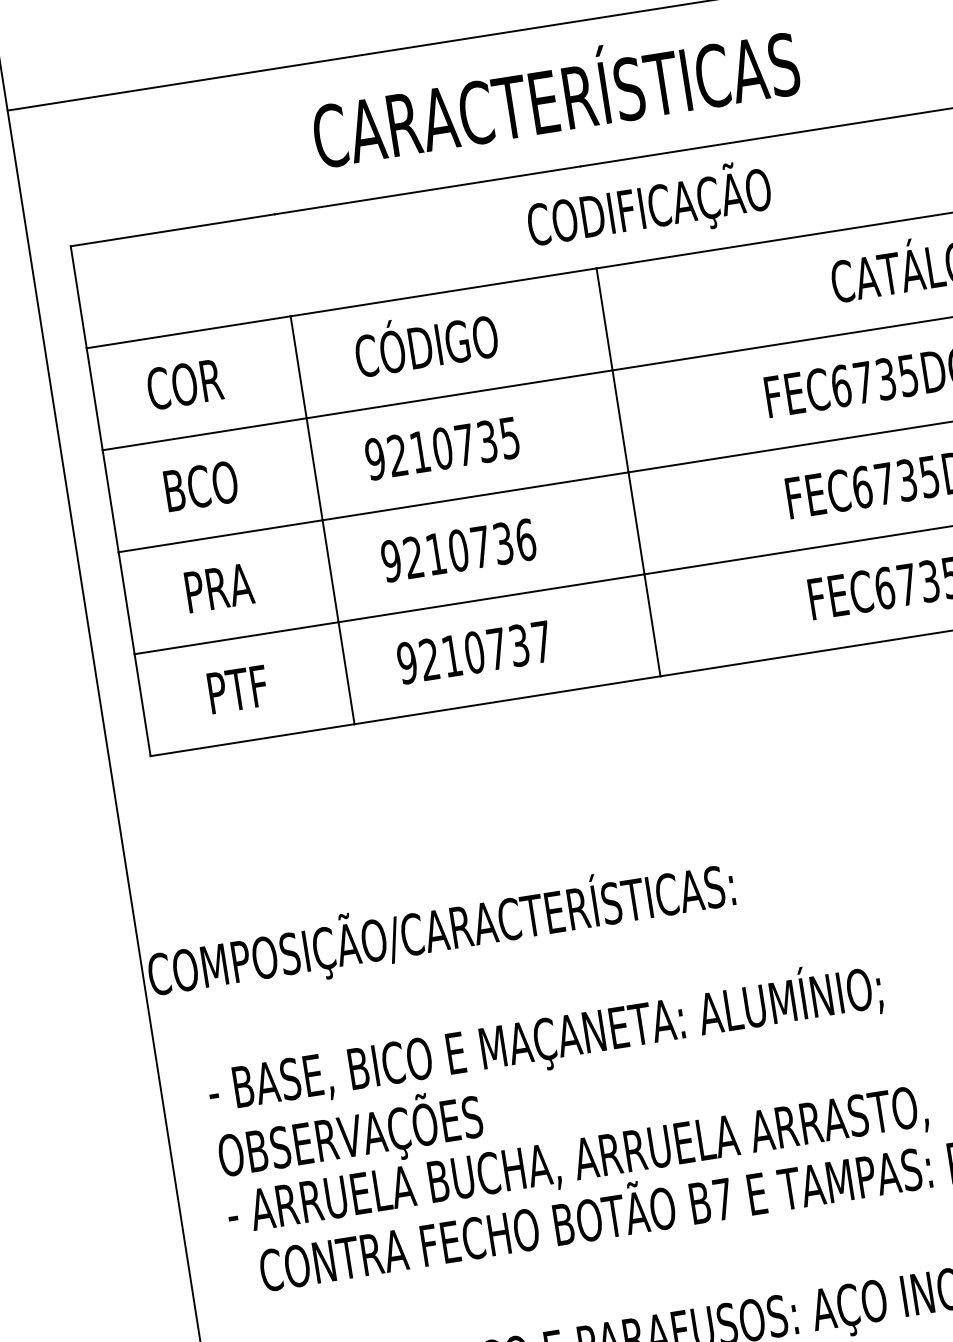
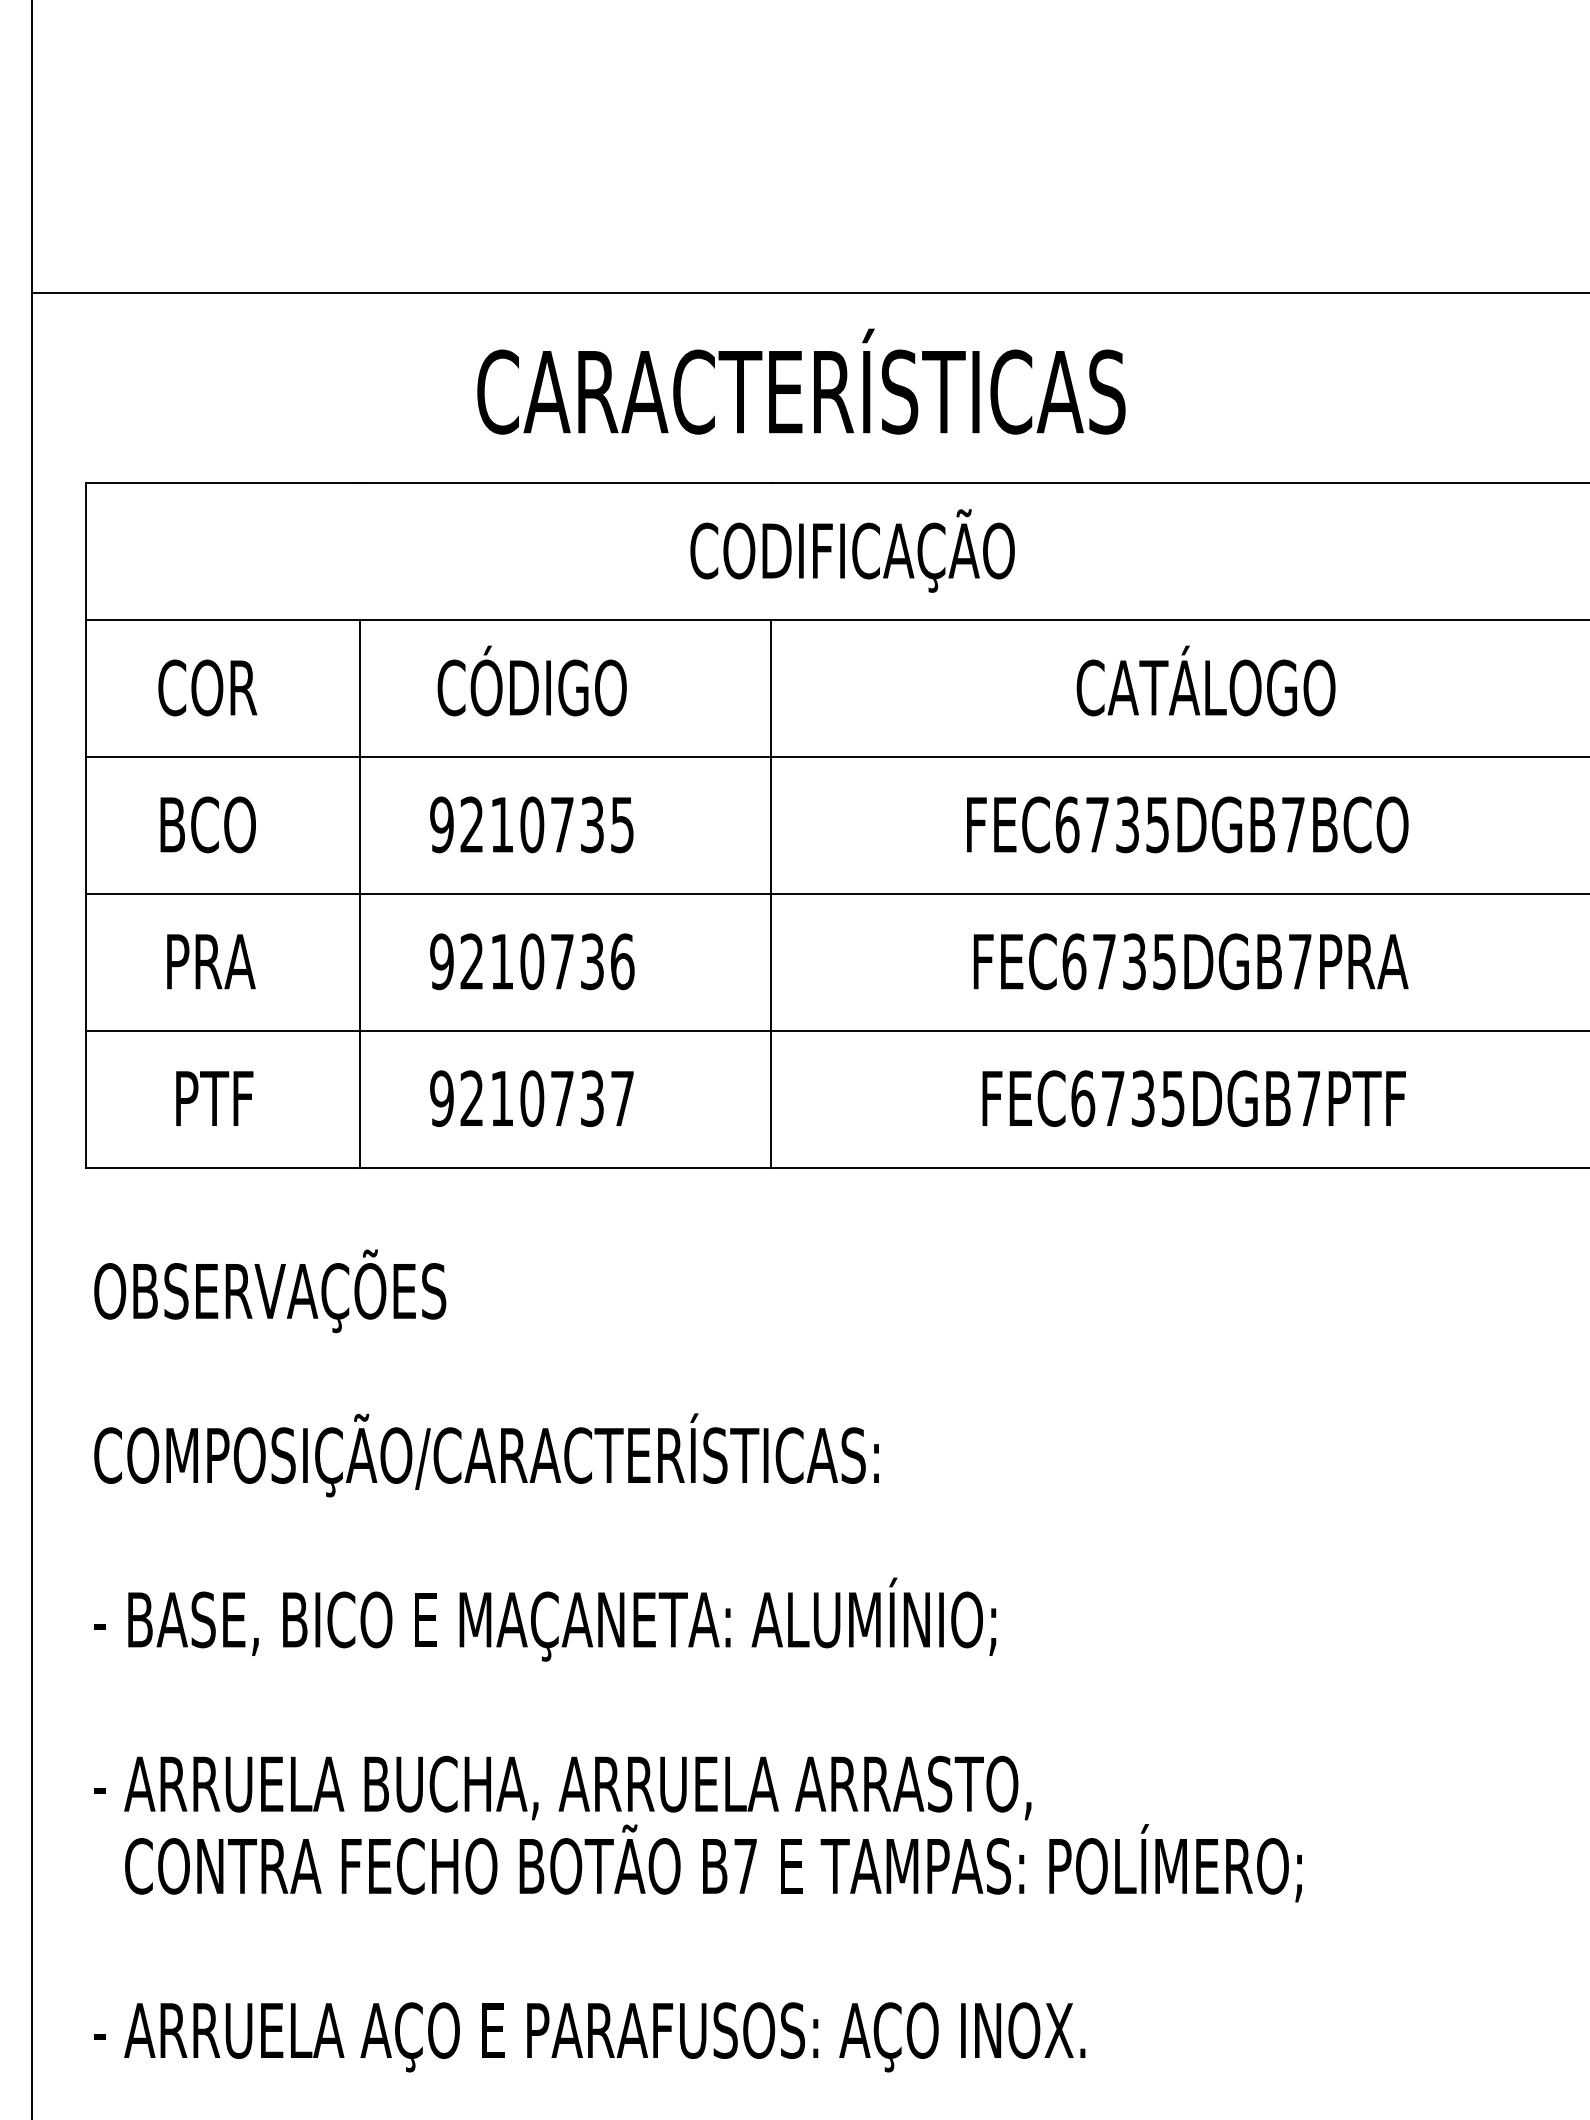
text: (554, 92) -> (801, 381), moved
text: (441, 930) -> (486, 1455), moved
text: (350, 1136) -> (270, 1291), moved

